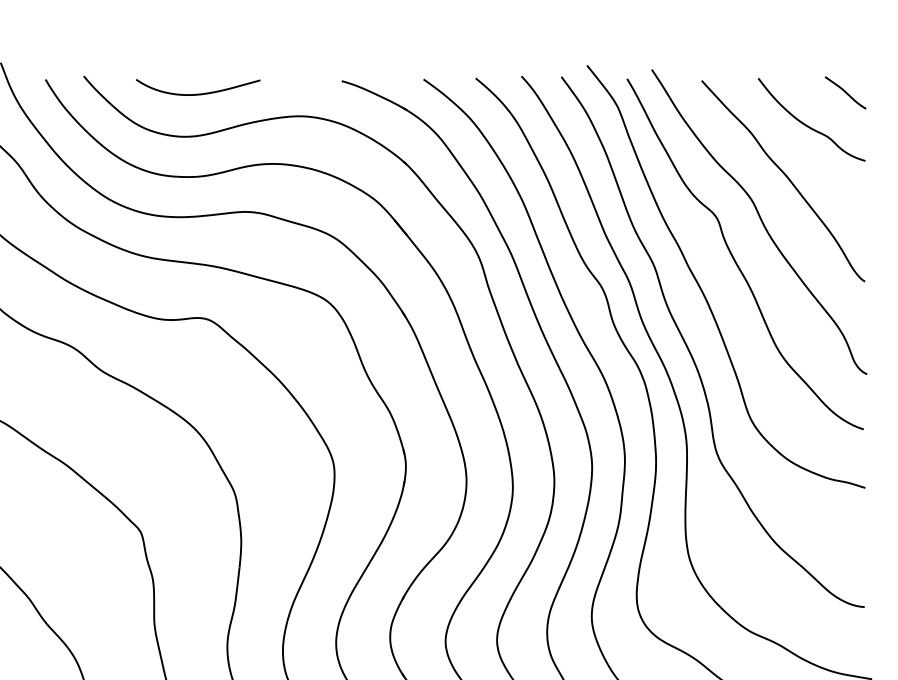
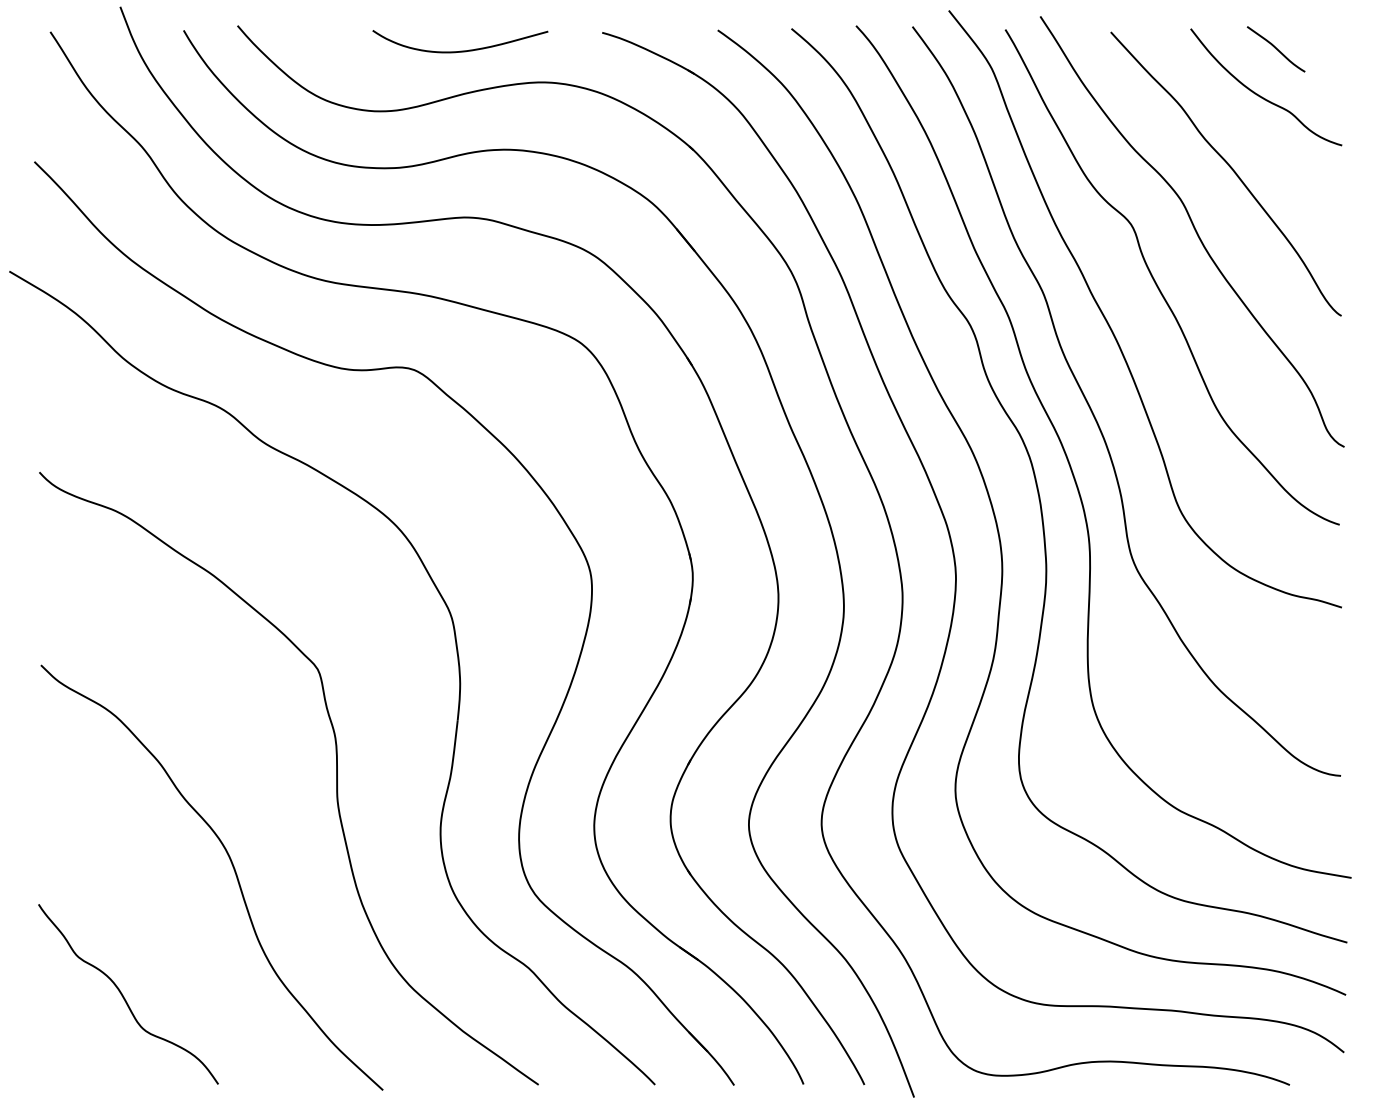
curve: (198, 93) -> (460, 50), moved
curve: (845, 93) -> (1275, 49), moved

